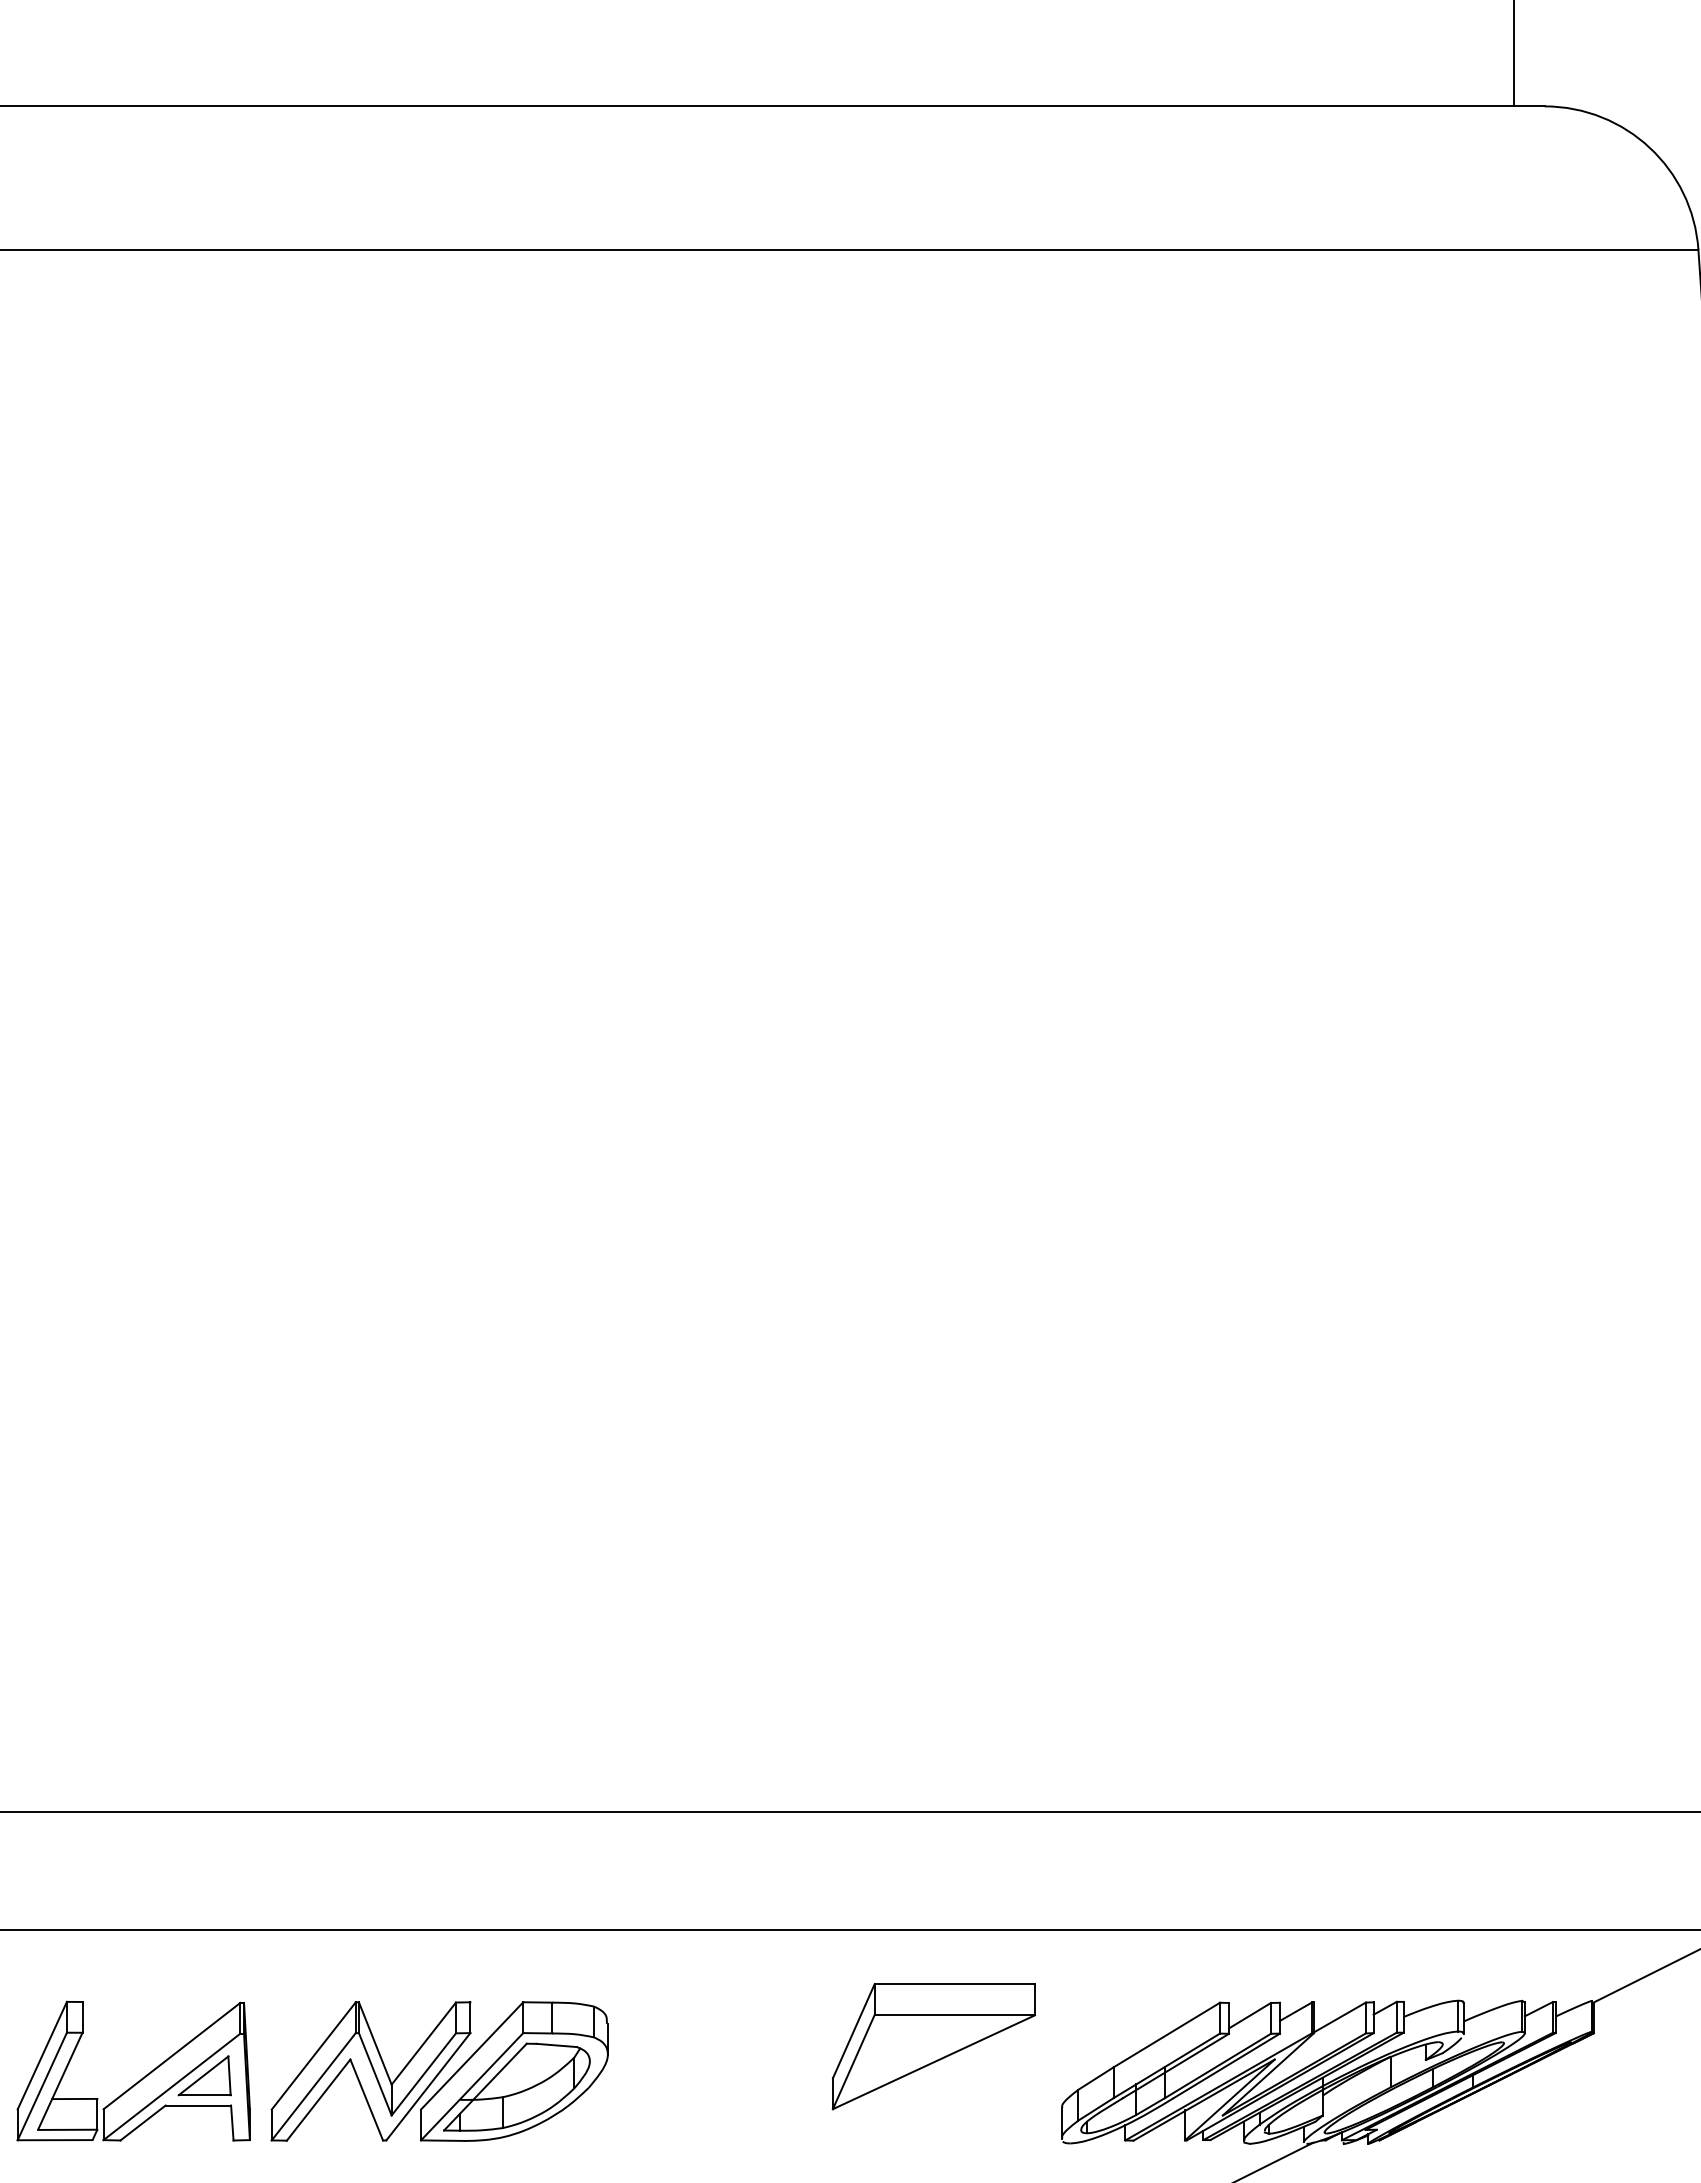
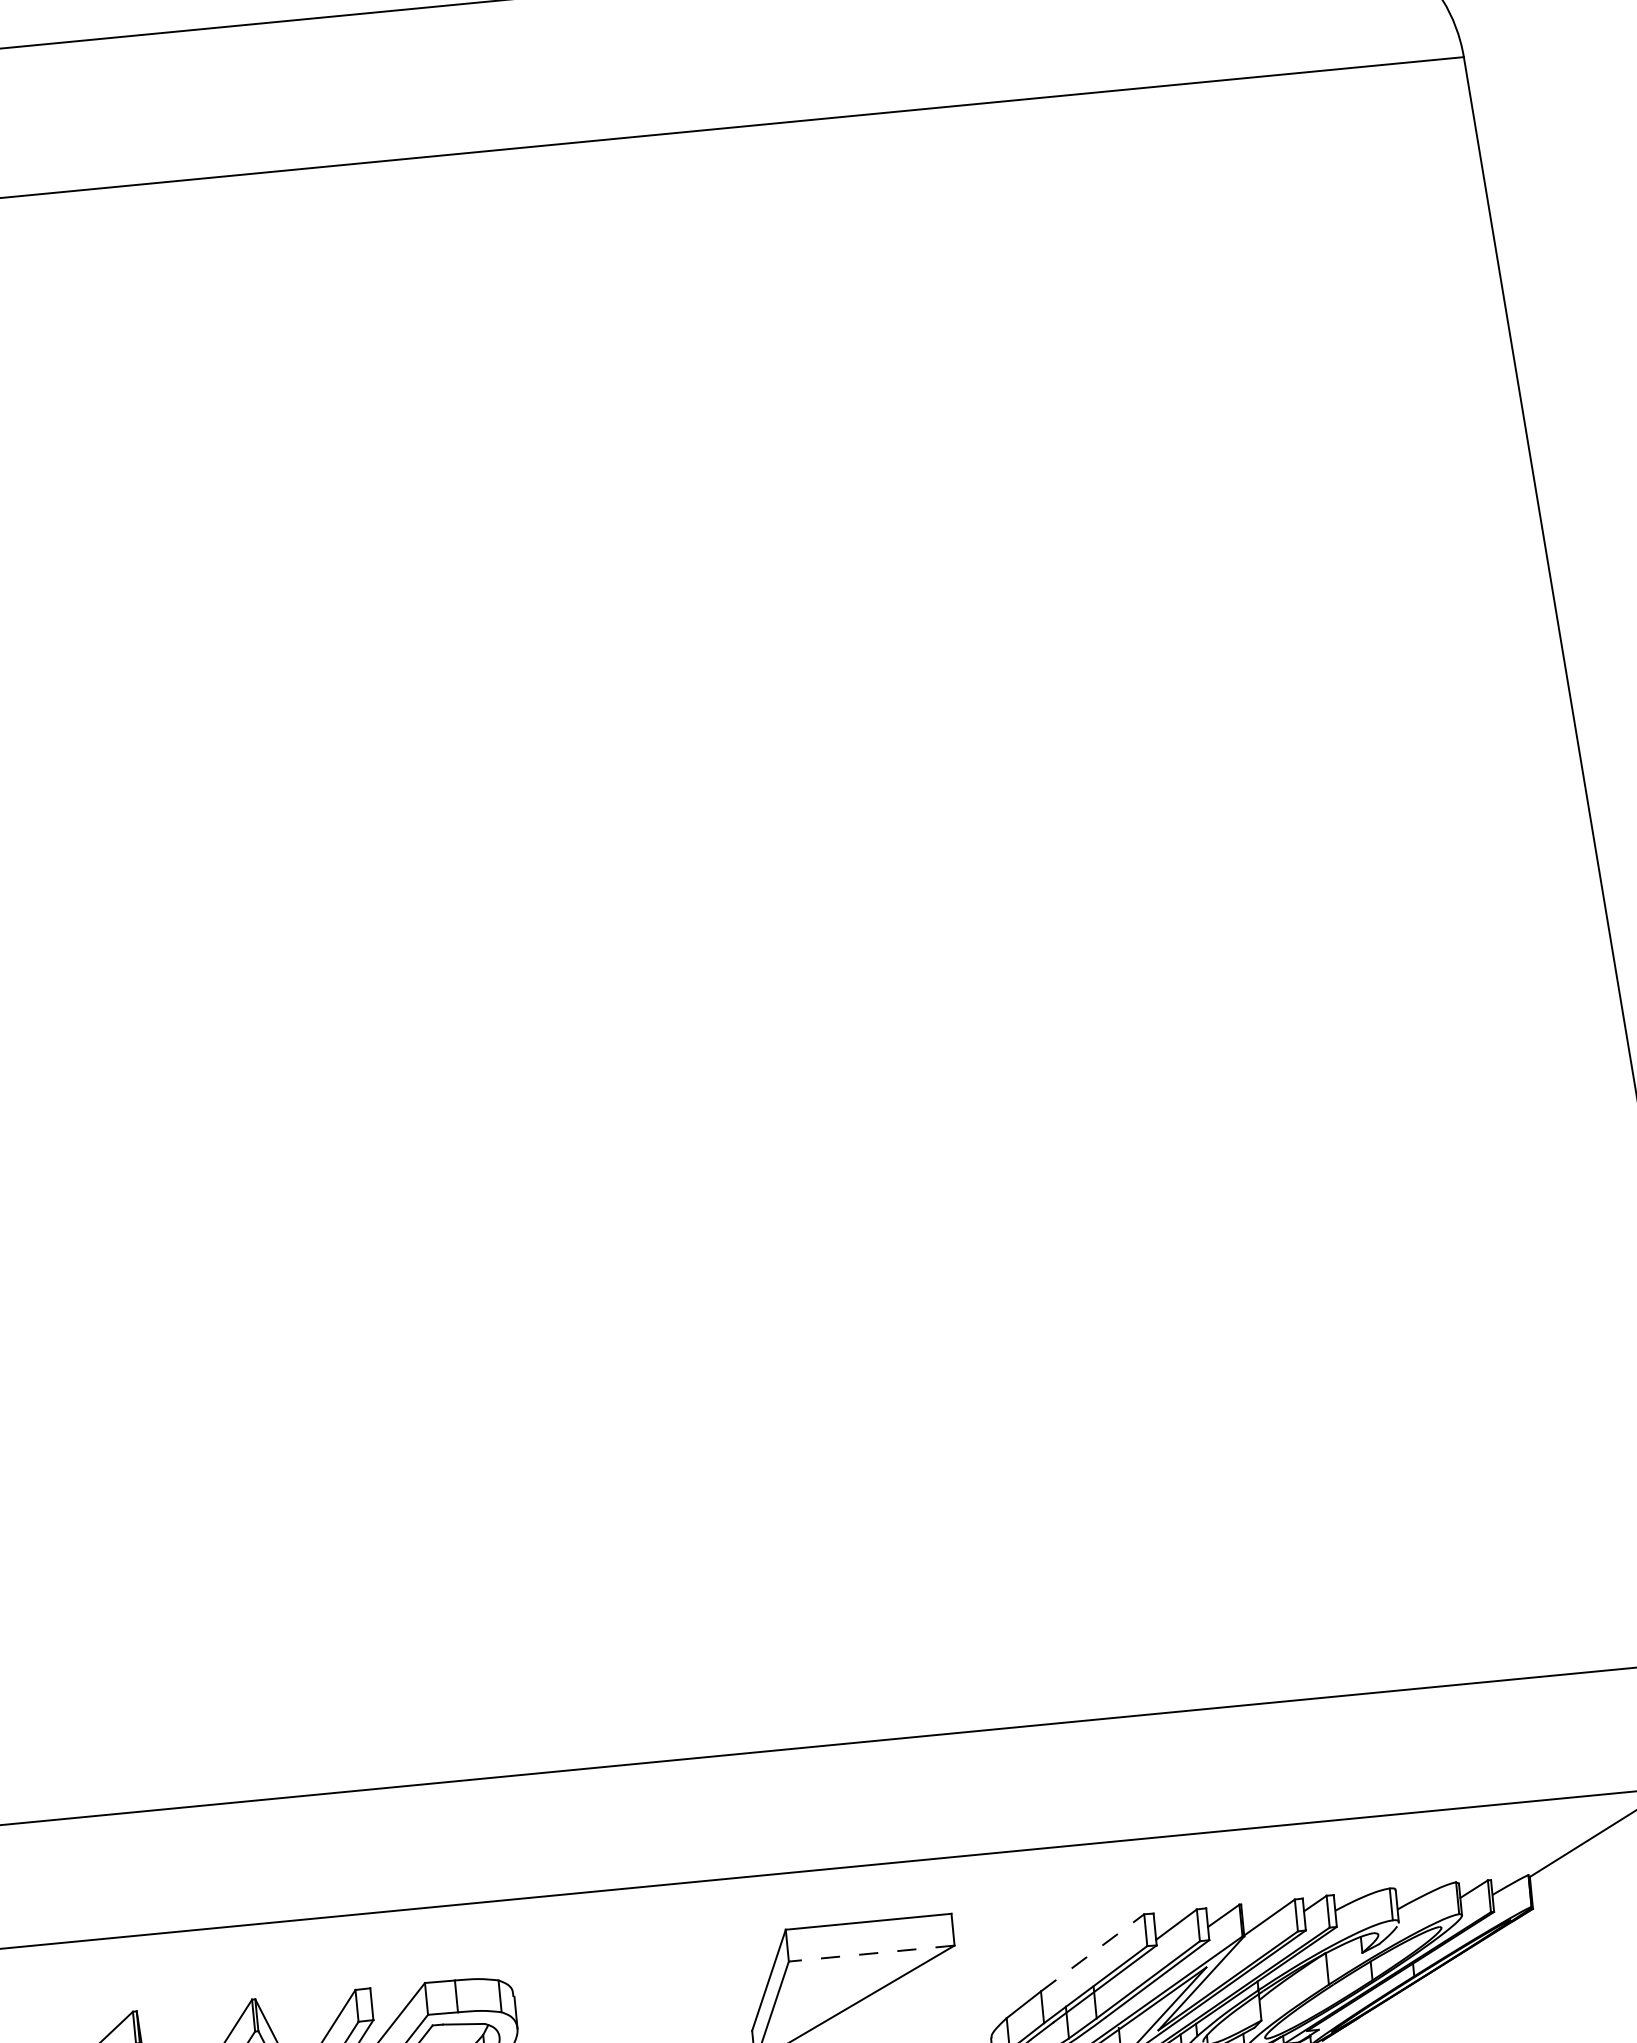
line: (954, 2015) -> (871, 1953), solid -> dashed
line: (1167, 2034) -> (1093, 1952), solid -> dashed

